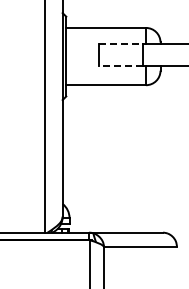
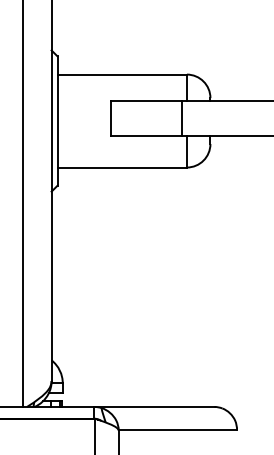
line: (121, 44) -> (147, 101), dashed -> solid
line: (121, 66) -> (147, 137), dashed -> solid

